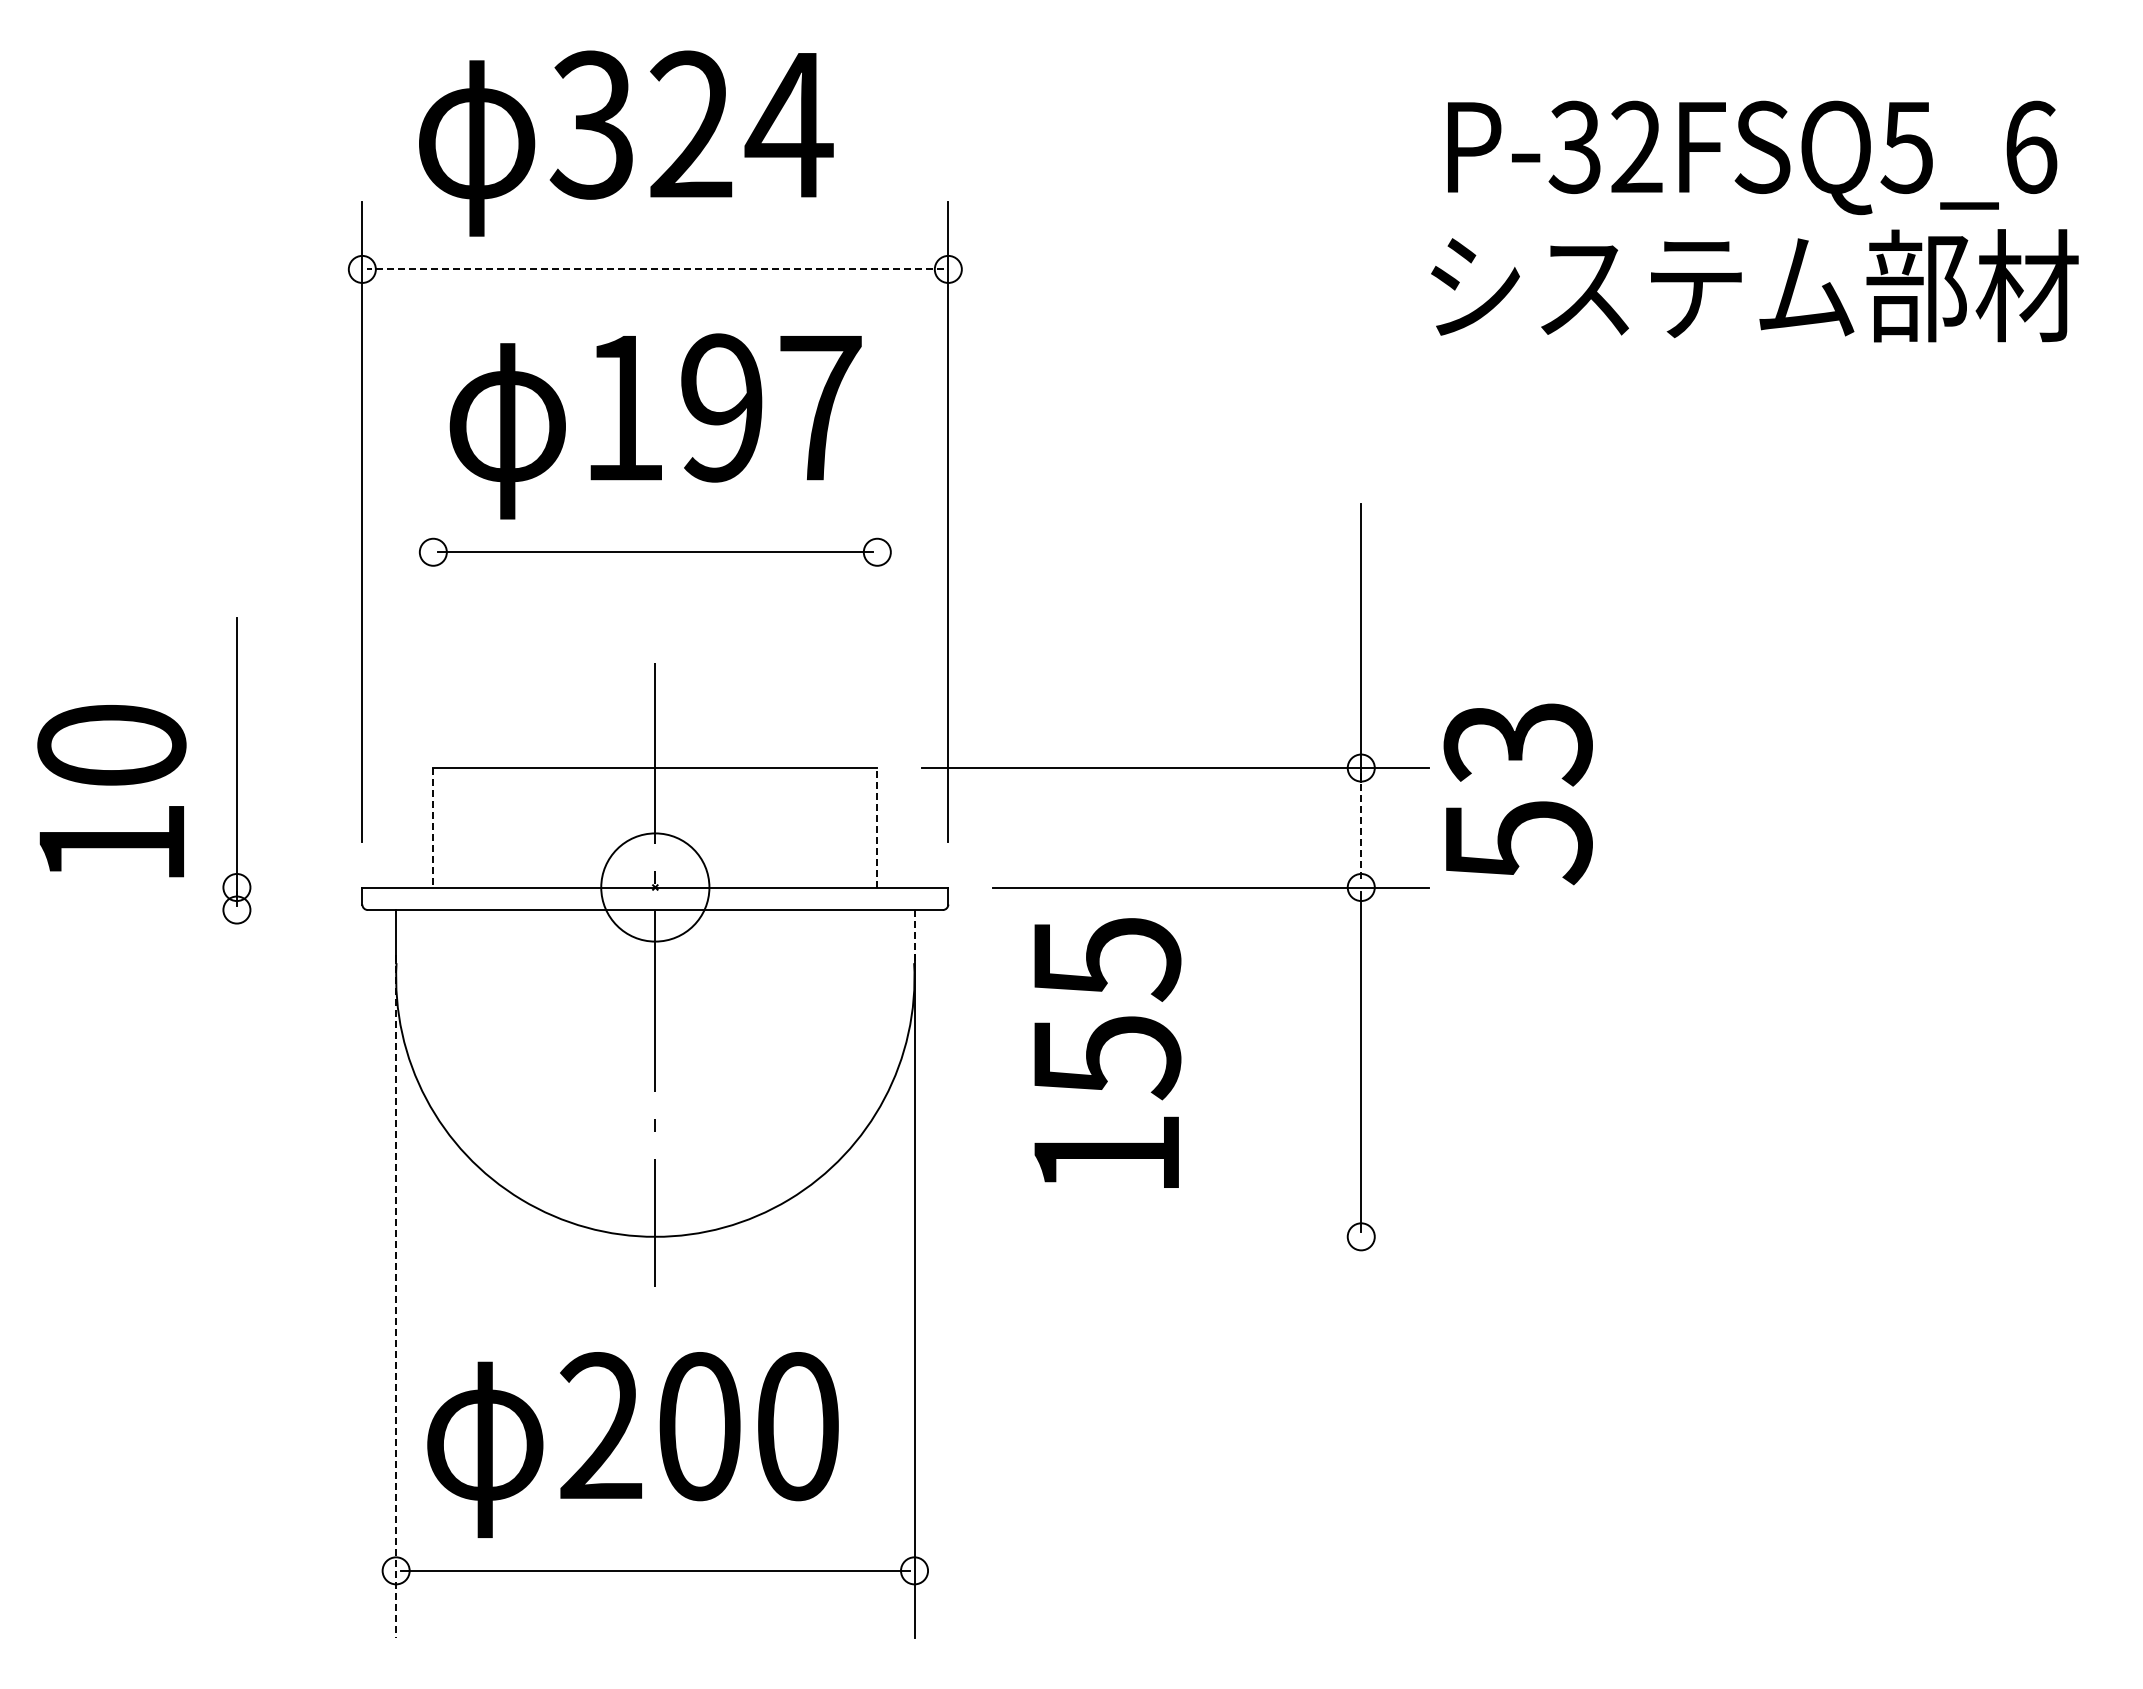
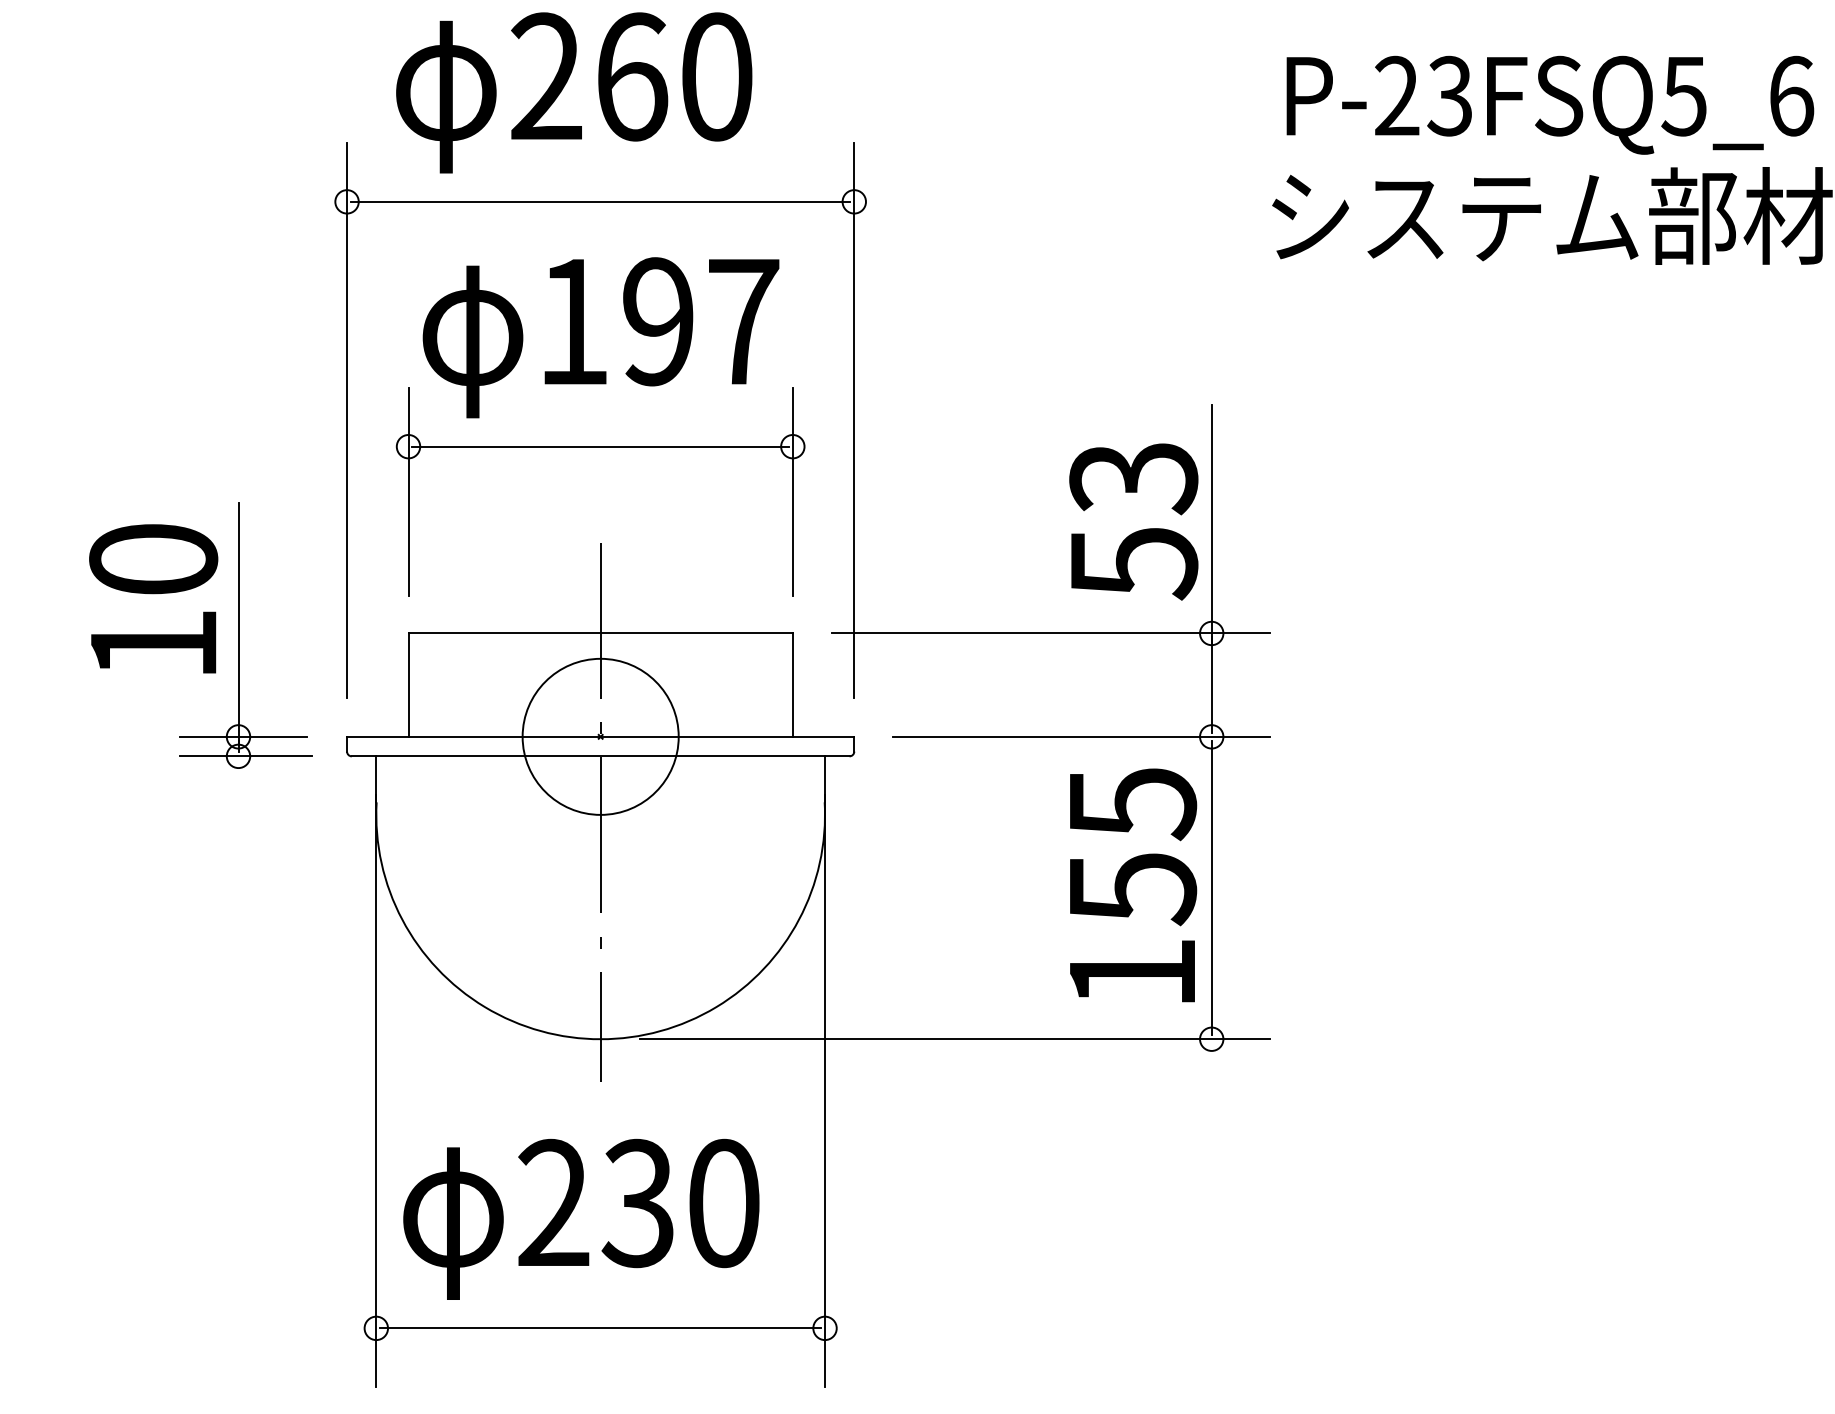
text: (691, 124) -> (631, 76), 324 -> 260
text: (1605, 147) -> (1423, 96), P-32FSQ5_6 -> P-23FSQ5_6
line: (654, 269) -> (599, 201), dashed -> solid
line: (433, 604) -> (408, 491), added
line: (877, 604) -> (792, 491), added
text: (111, 791) -> (153, 599), moved
text: (1517, 794) -> (1133, 522), moved
line: (433, 827) -> (408, 684), dashed -> solid
line: (877, 827) -> (792, 684), dashed -> solid
line: (1361, 828) -> (1211, 685), dashed -> solid
line: (242, 887) -> (243, 736), added
circle: (655, 887) -> (600, 736), size x1.67
line: (245, 910) -> (245, 756), added
line: (914, 936) -> (825, 779), dashed -> solid
text: (1107, 1052) -> (1133, 884), moved
line: (1064, 1236) -> (954, 1038), added
line: (396, 1296) -> (376, 1090), dashed -> solid
text: (698, 1426) -> (638, 1203), 200 -> 230

